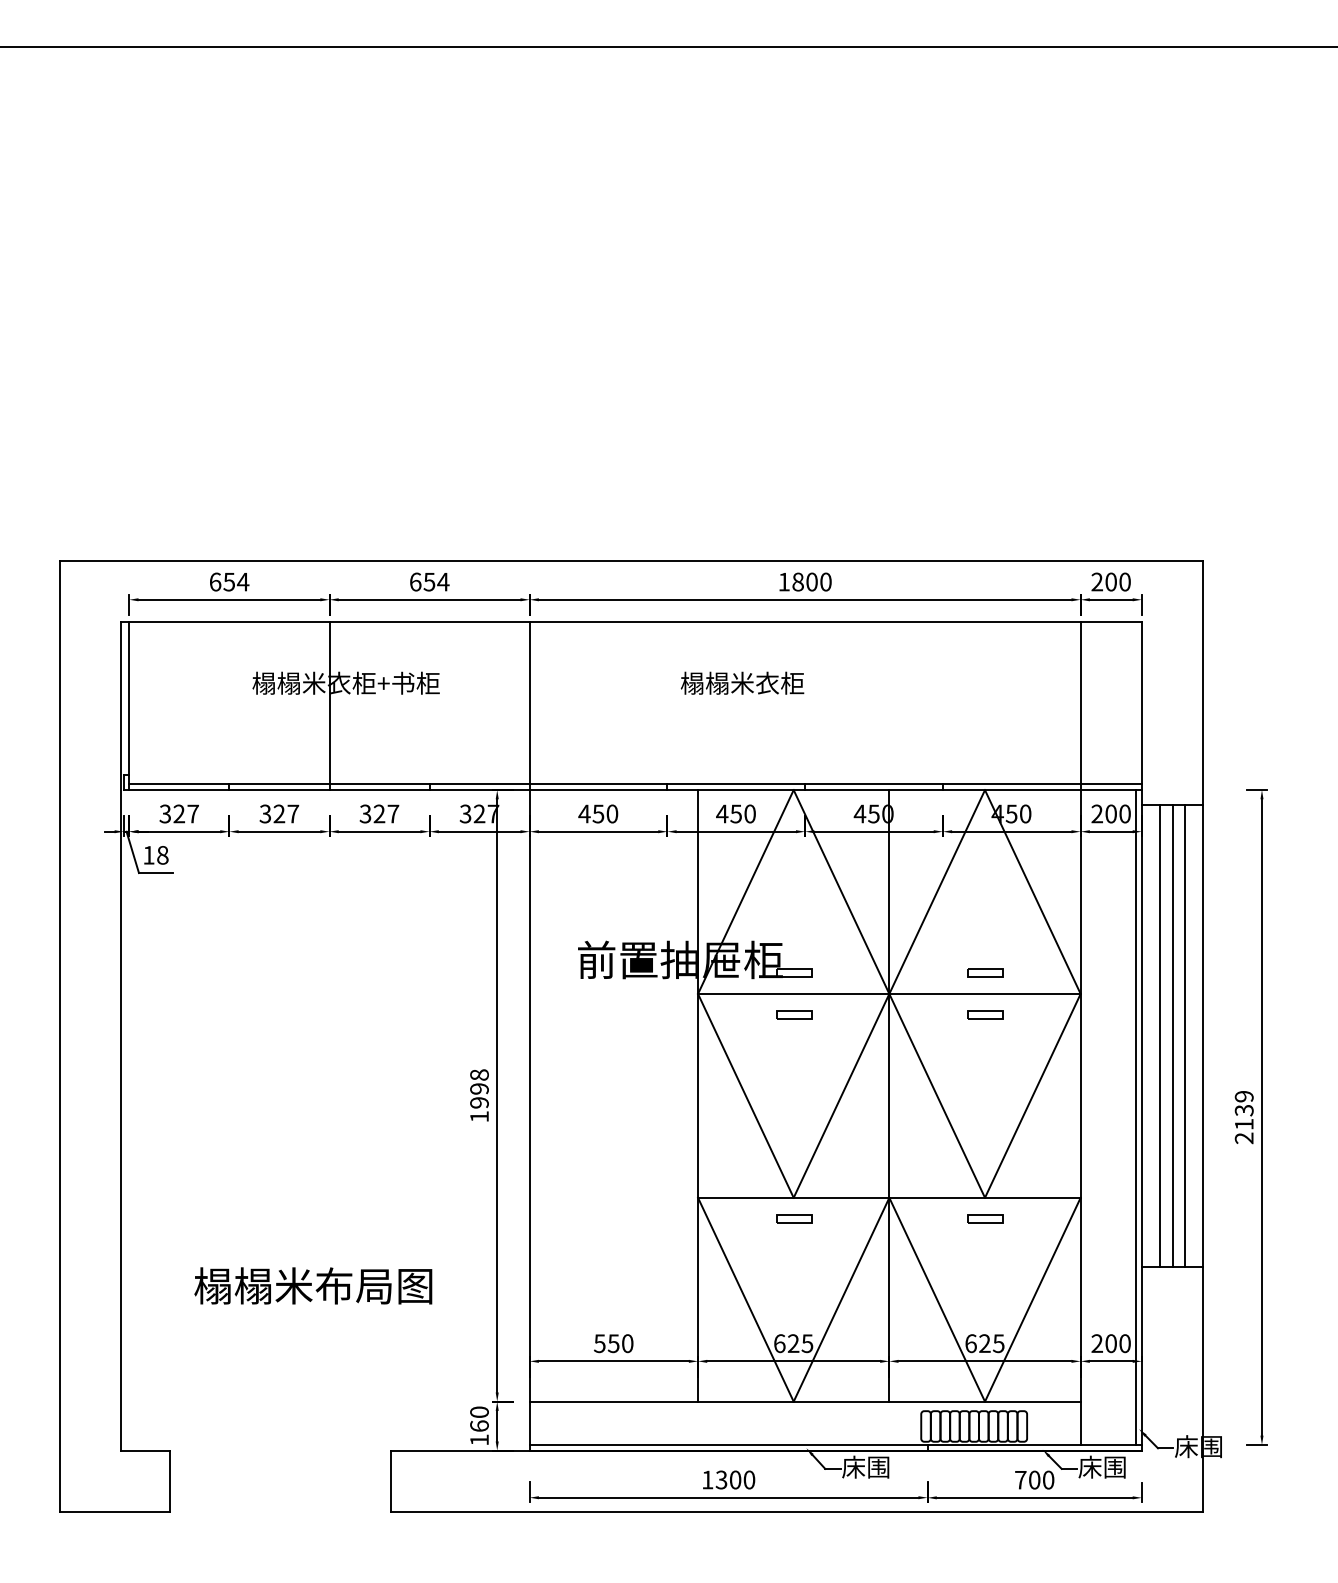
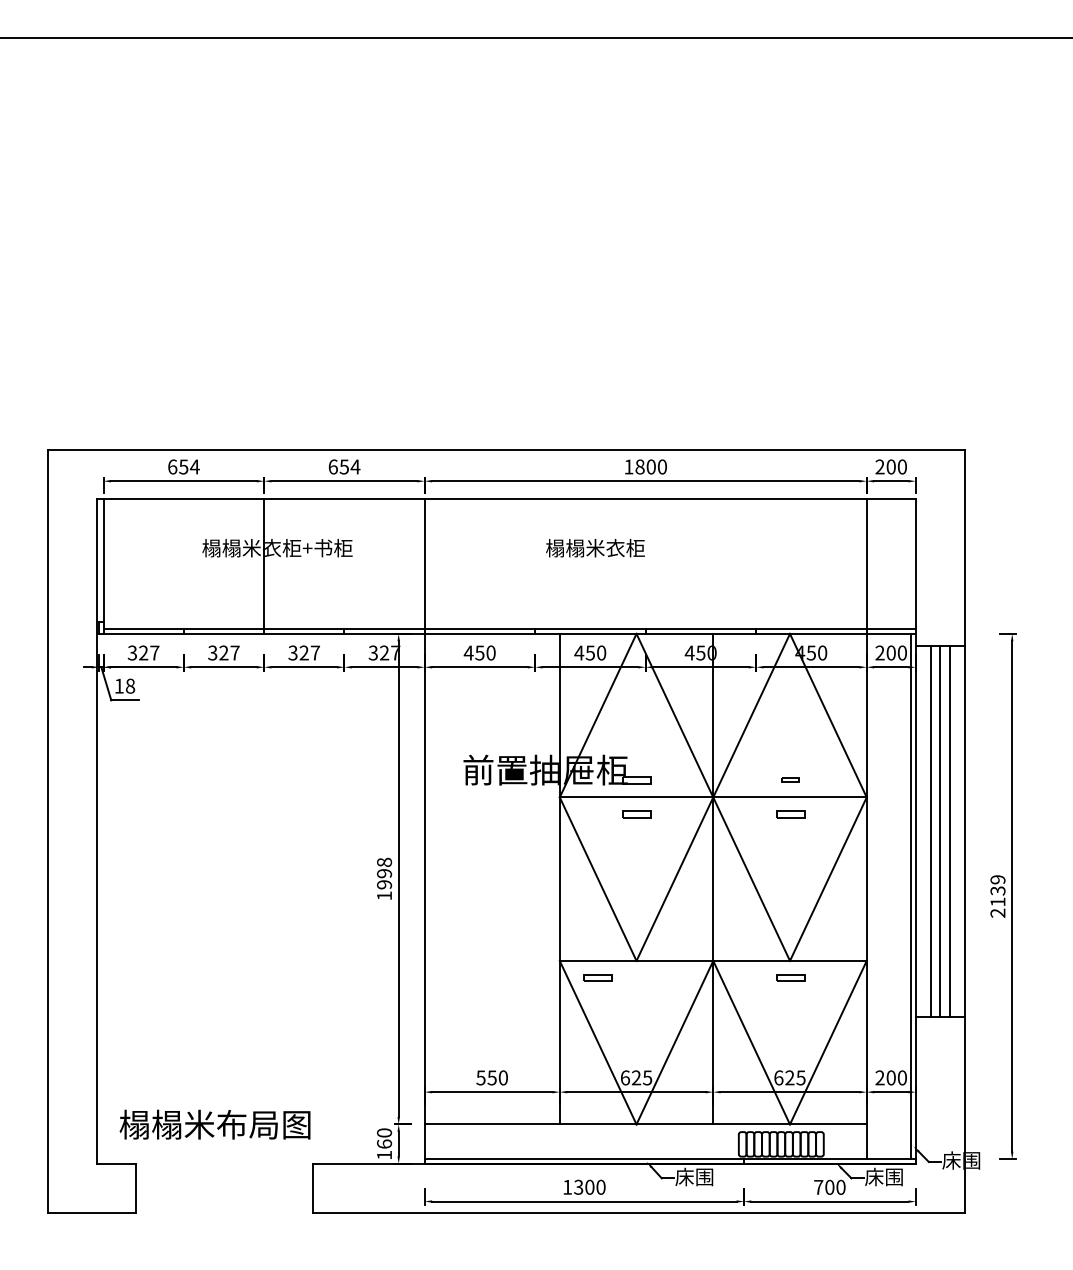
part: (985, 972) -> (790, 780), size x0.6
part: (794, 1218) -> (597, 977), moved
text: (313, 1285) -> (215, 1124), moved

